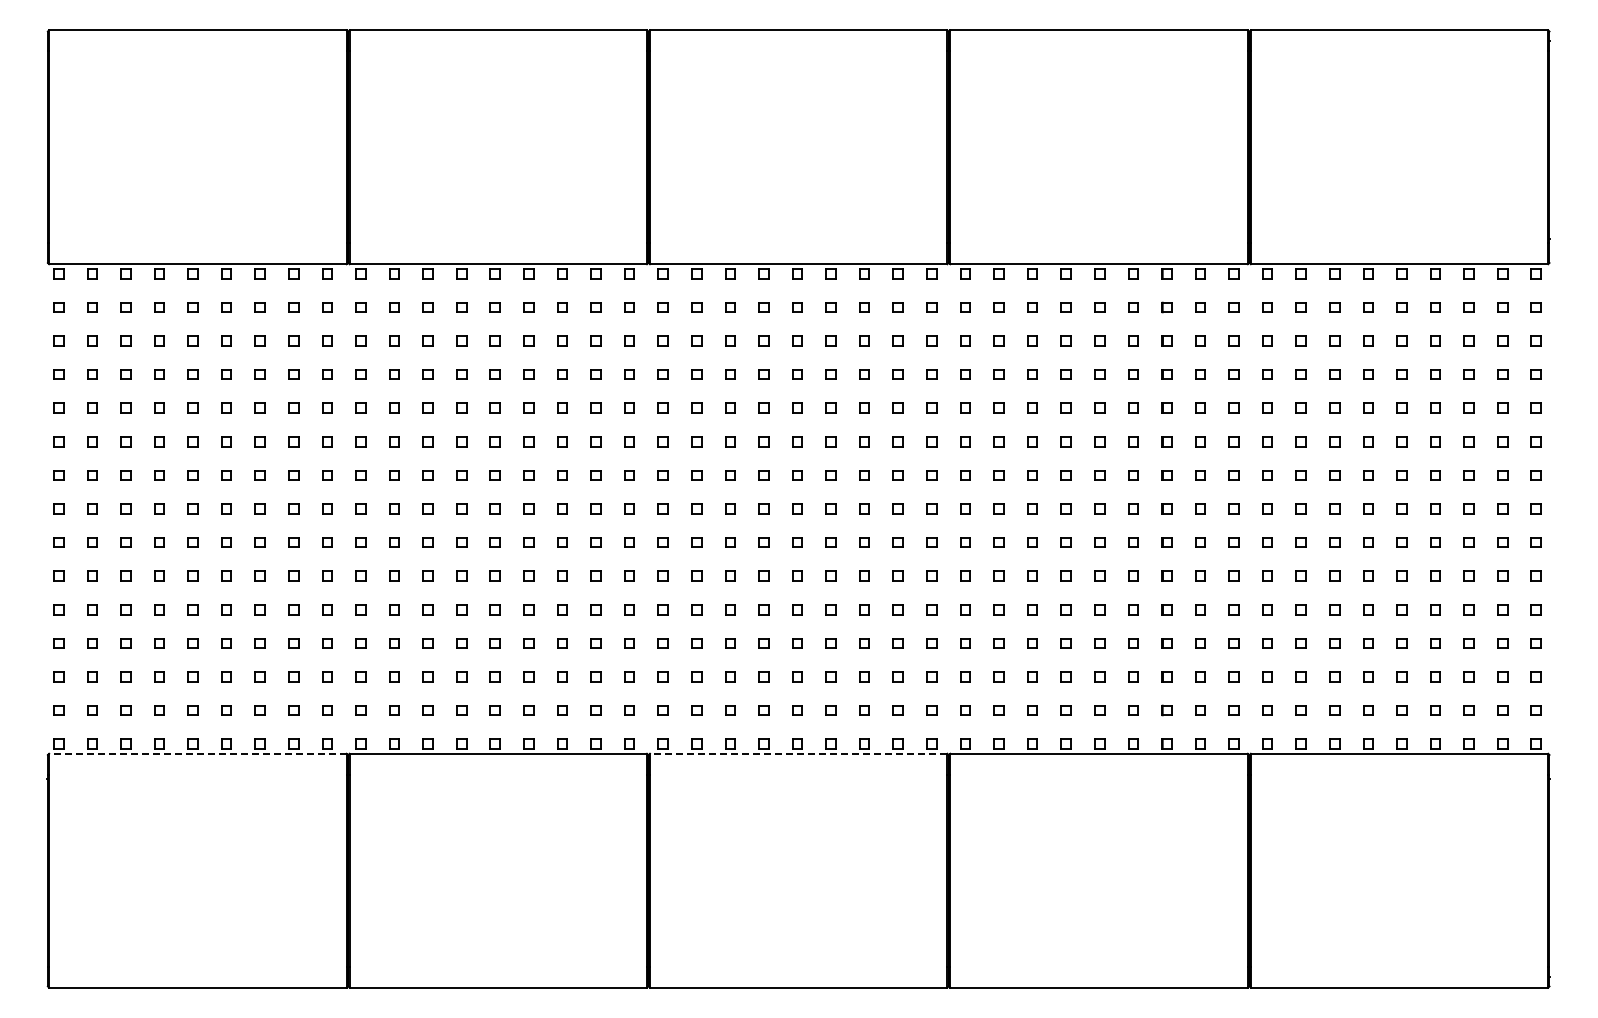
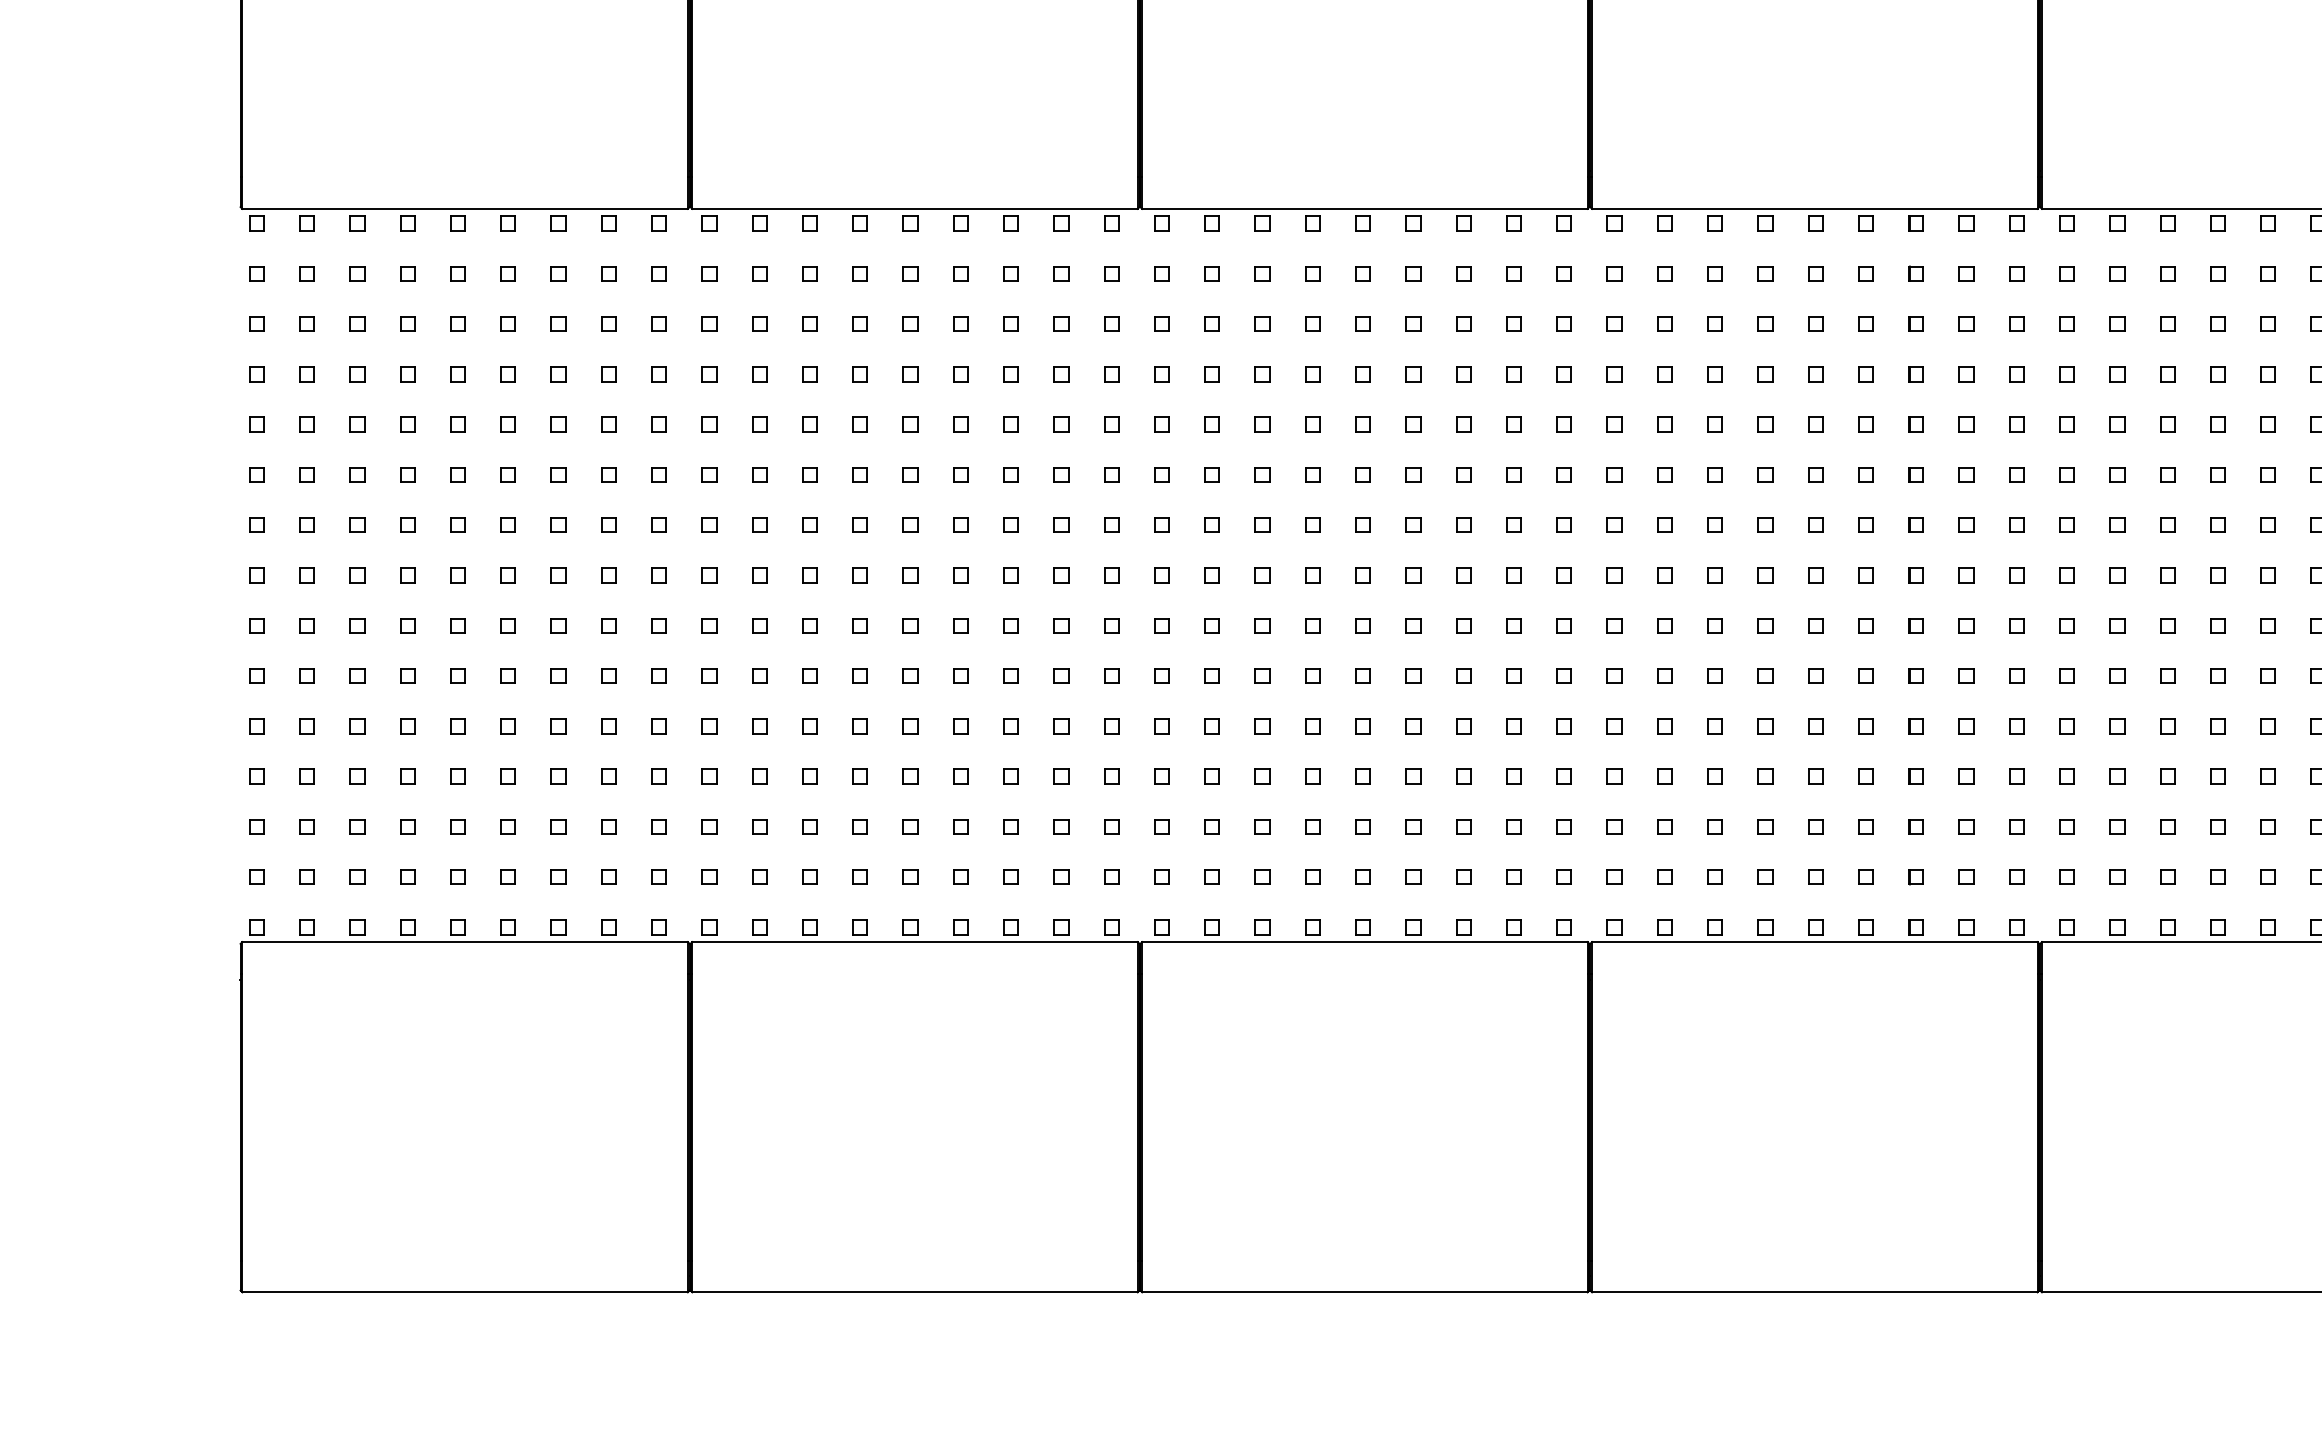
line: (197, 753) -> (464, 941), dashed -> solid
line: (798, 753) -> (1364, 941), dashed -> solid

